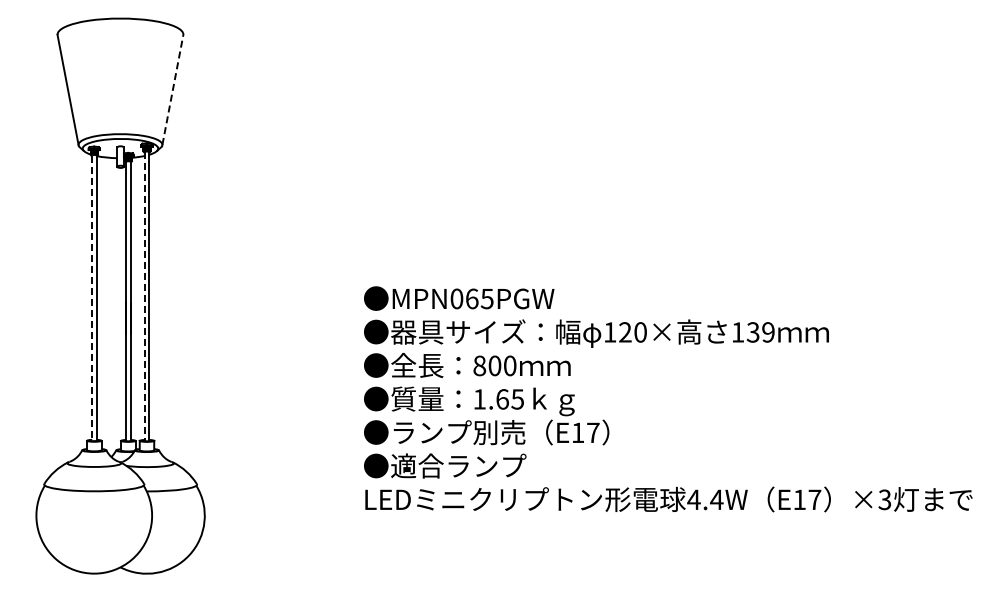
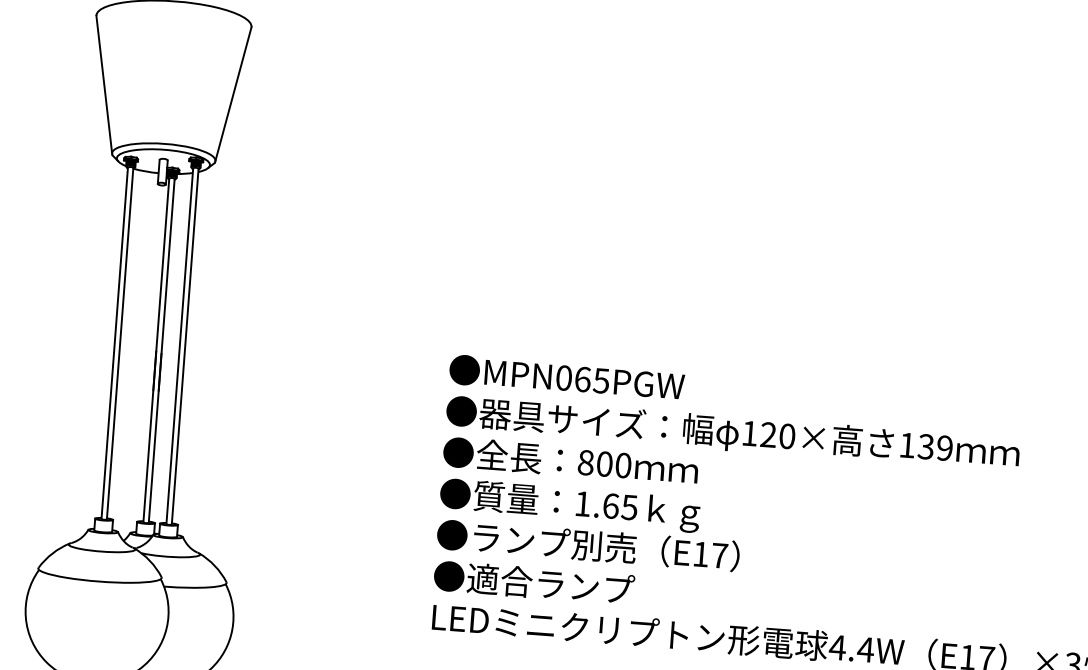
line: (172, 89) -> (233, 93), dashed -> solid
line: (144, 297) -> (179, 347), dashed -> solid
line: (92, 298) -> (115, 343), dashed -> solid

